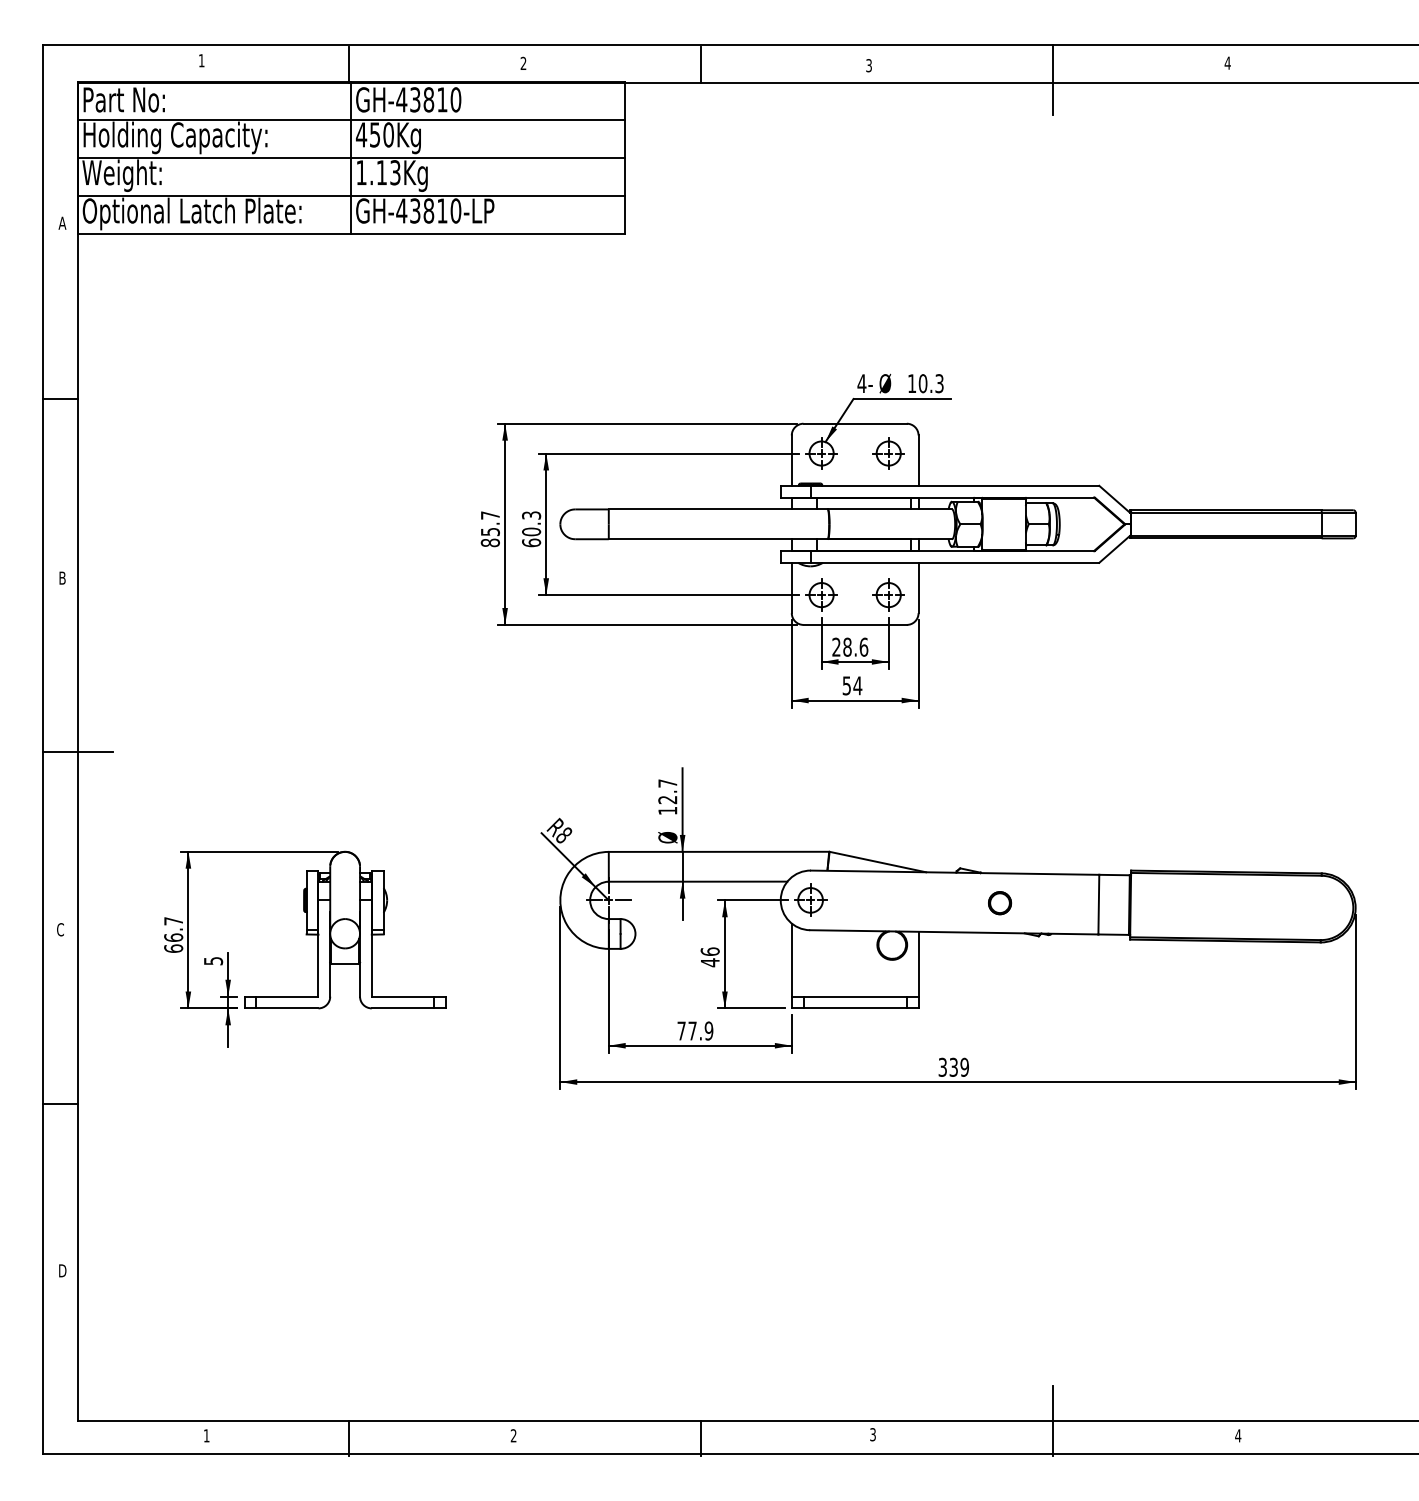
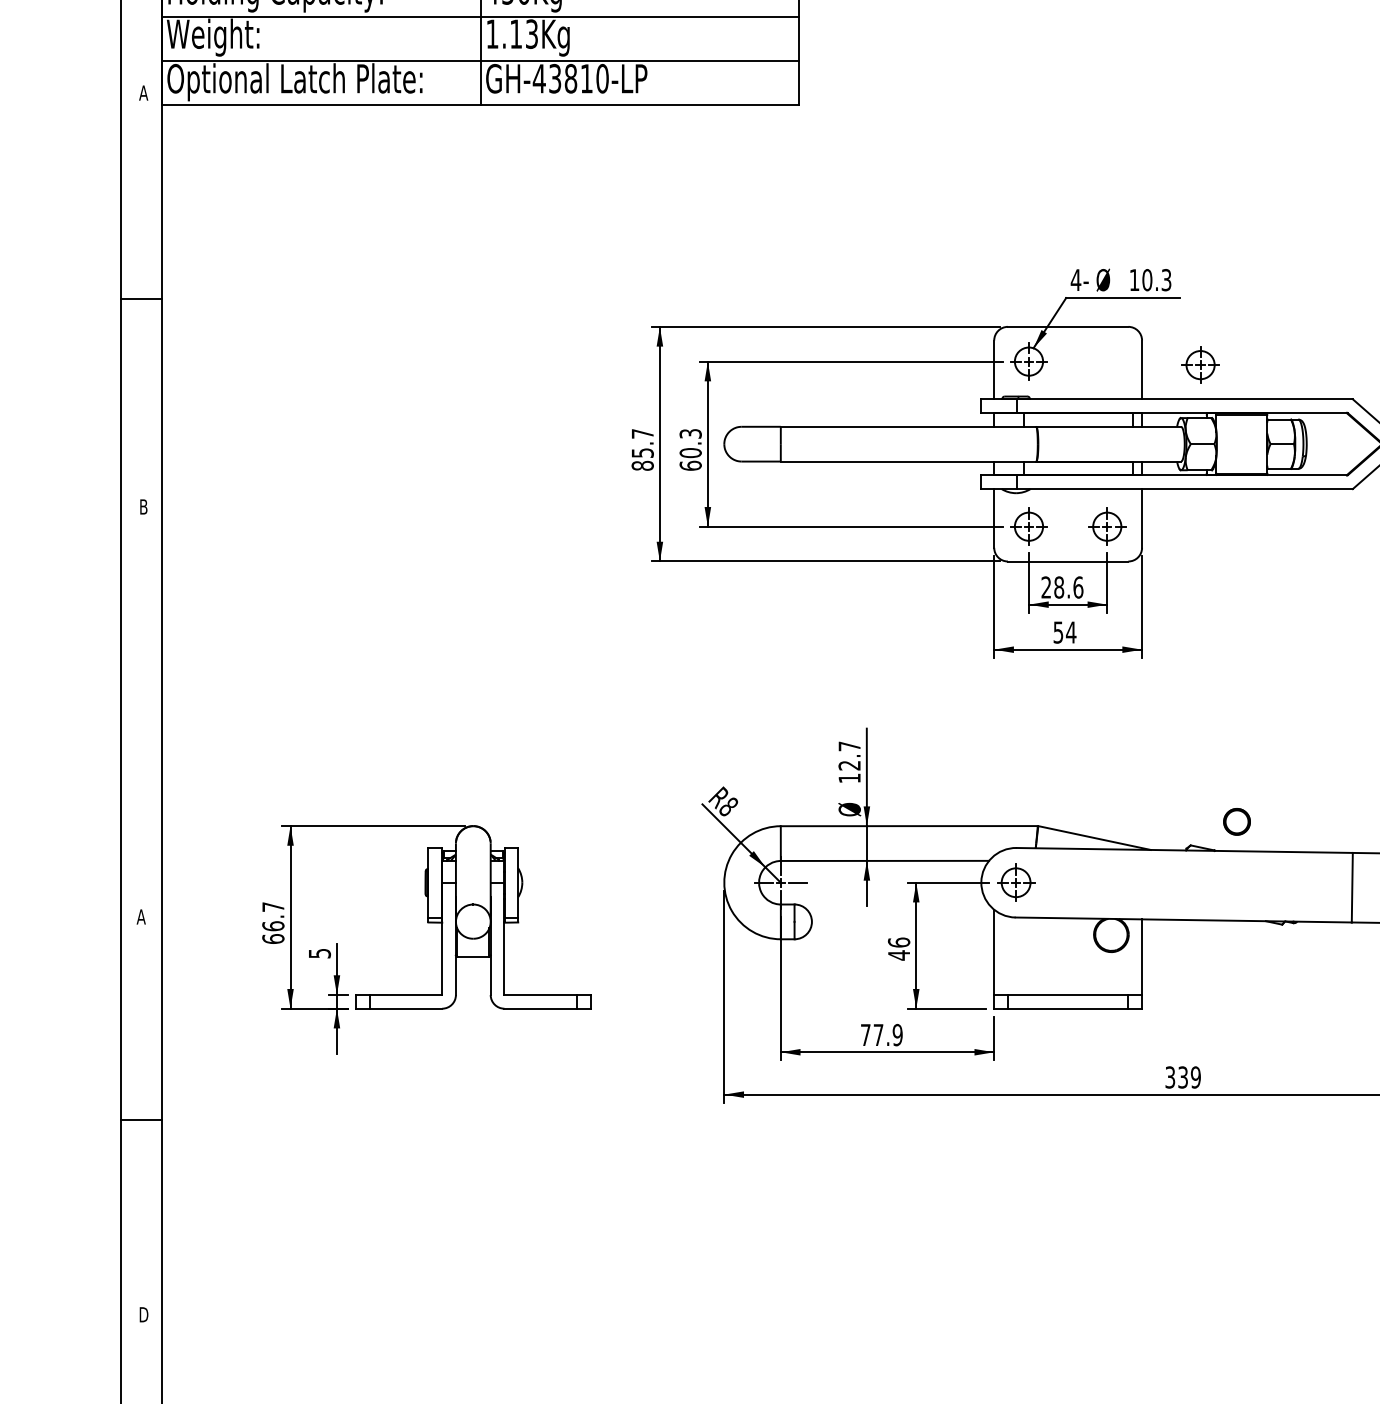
part: (888, 453) -> (1200, 365), moved
line: (77, 751) -> (161, 709), removed
part: (1000, 903) -> (1237, 822), moved
text: (60, 929) -> (141, 916), C -> A

